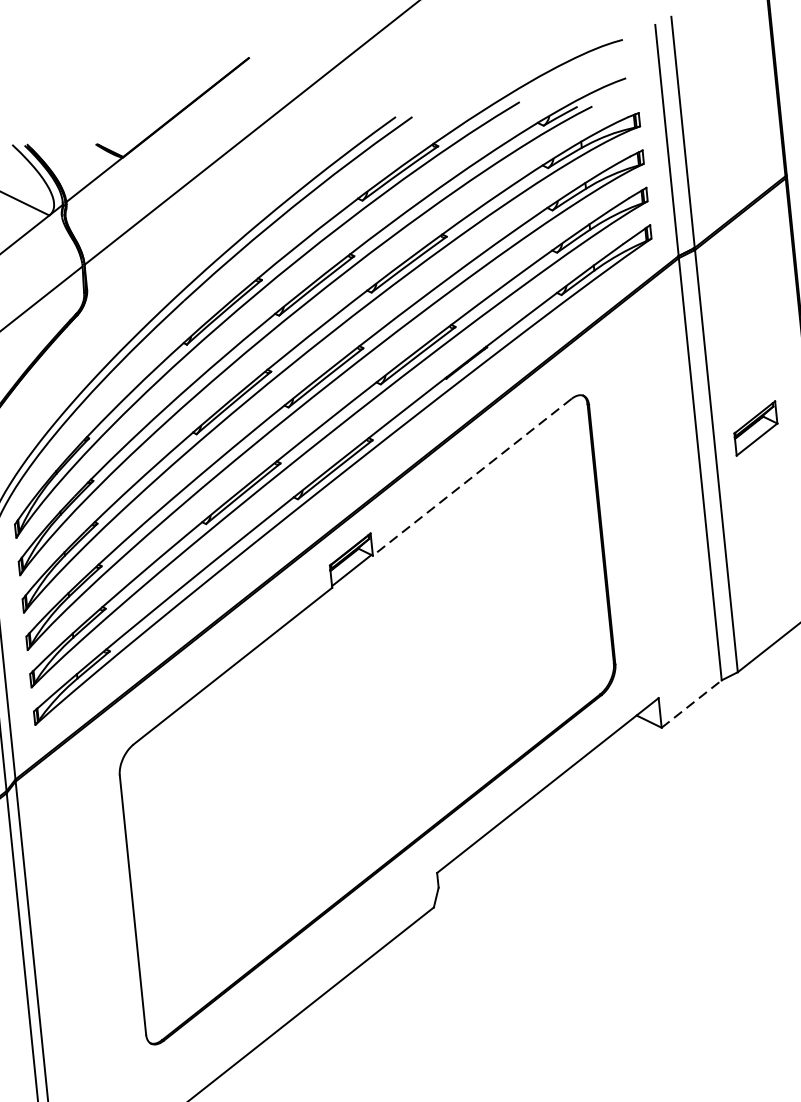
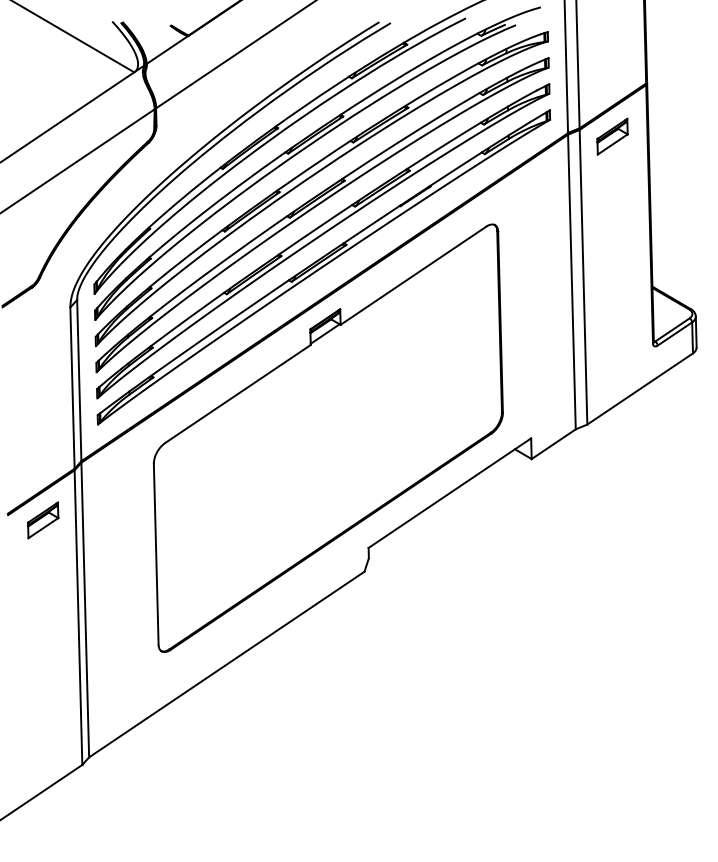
part: (755, 428) -> (612, 136), moved
line: (472, 476) -> (413, 275), dashed -> solid
line: (691, 704) -> (553, 444), dashed -> solid

